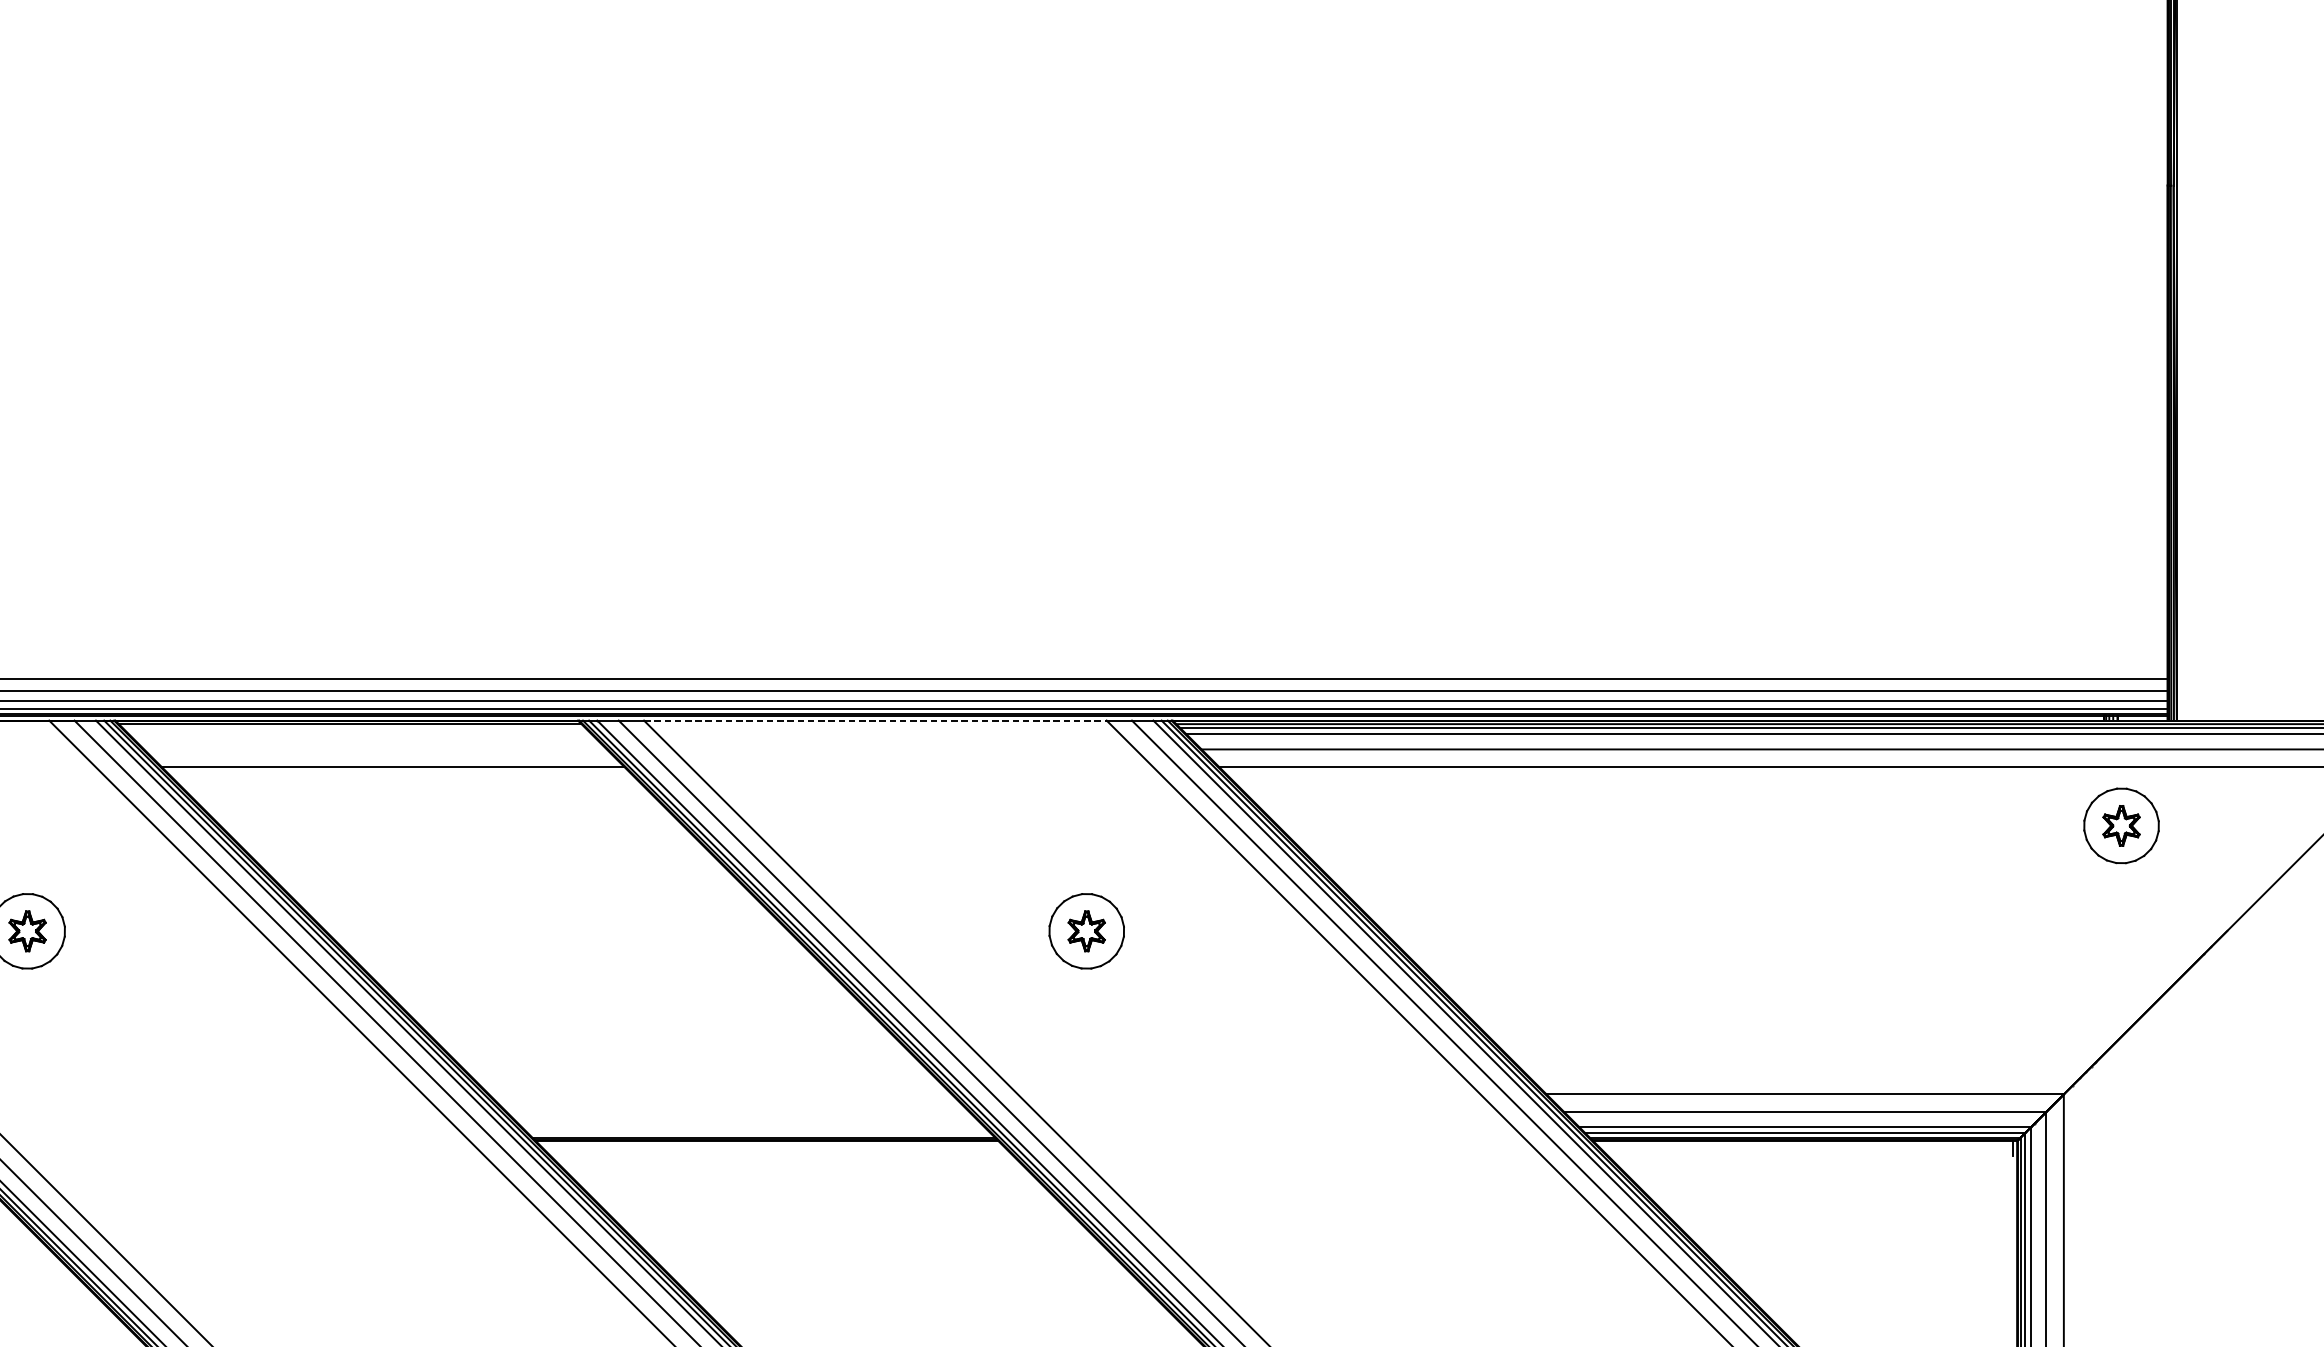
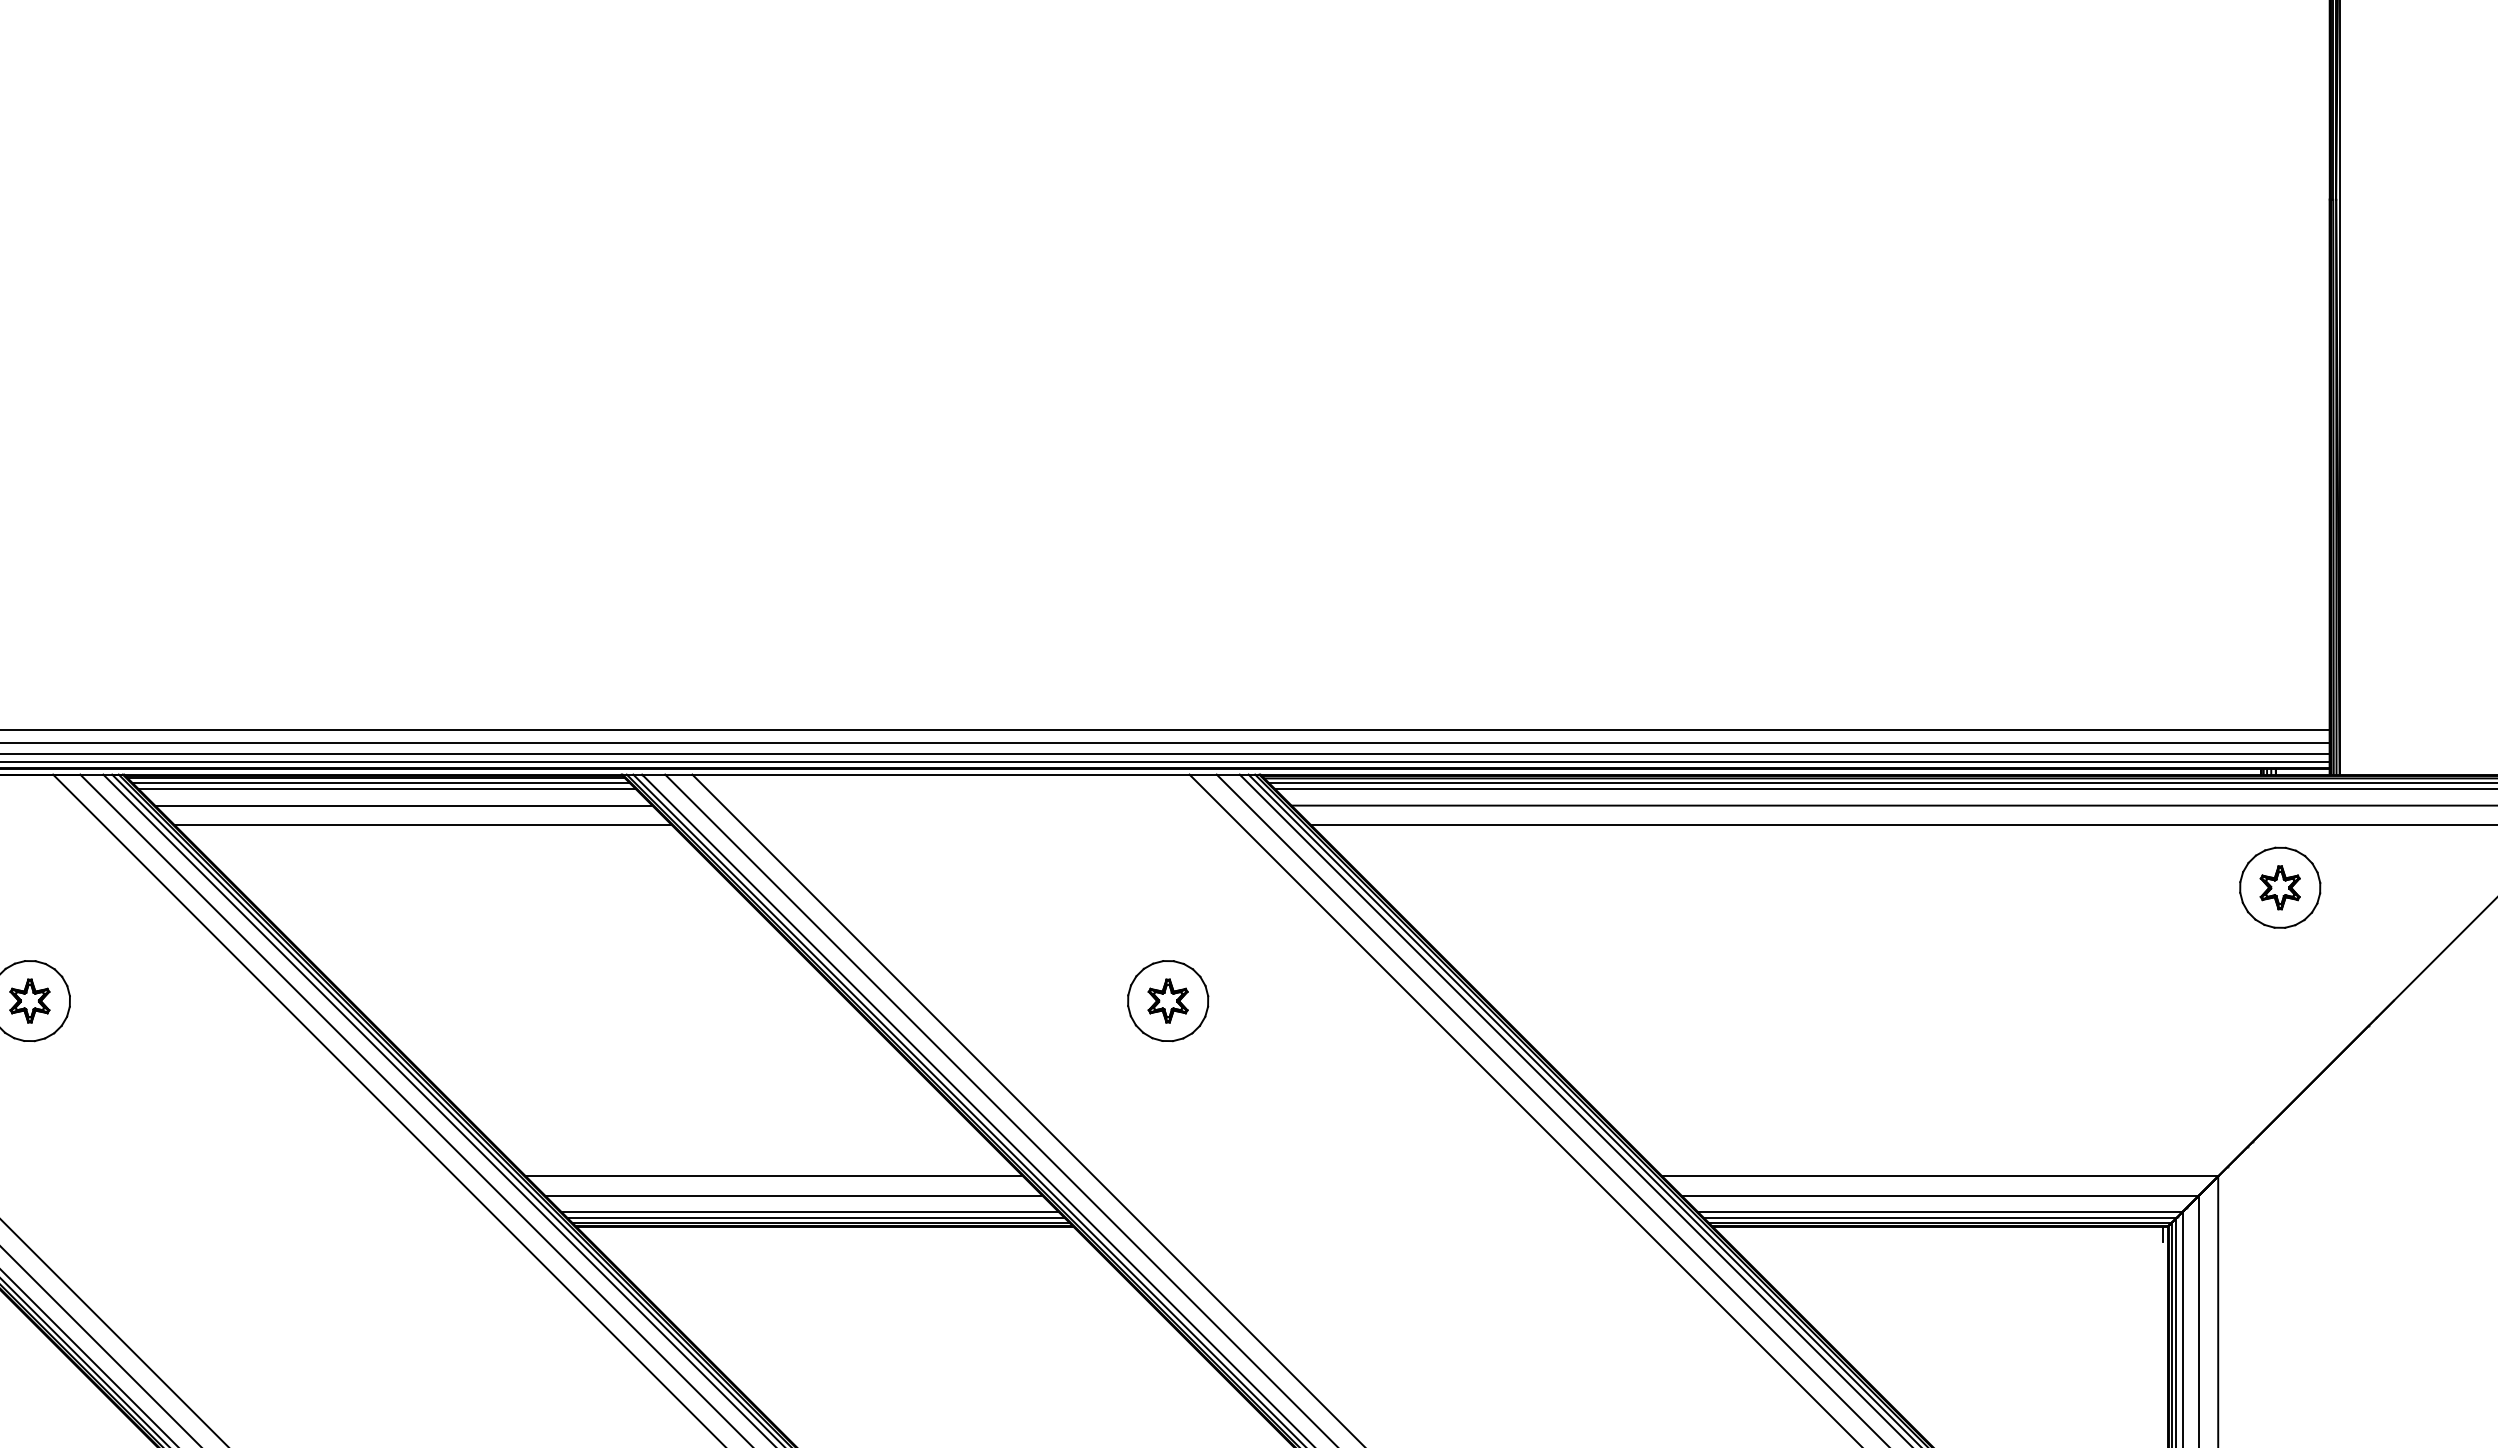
line: (874, 720) -> (940, 774), dashed -> solid
line: (353, 728) -> (380, 783), added
line: (360, 734) -> (387, 789), added
line: (375, 749) -> (403, 805), added
line: (720, 1094) -> (774, 1176), added
line: (738, 1112) -> (793, 1195), added
line: (753, 1127) -> (809, 1211), added
line: (758, 1133) -> (815, 1218), added

